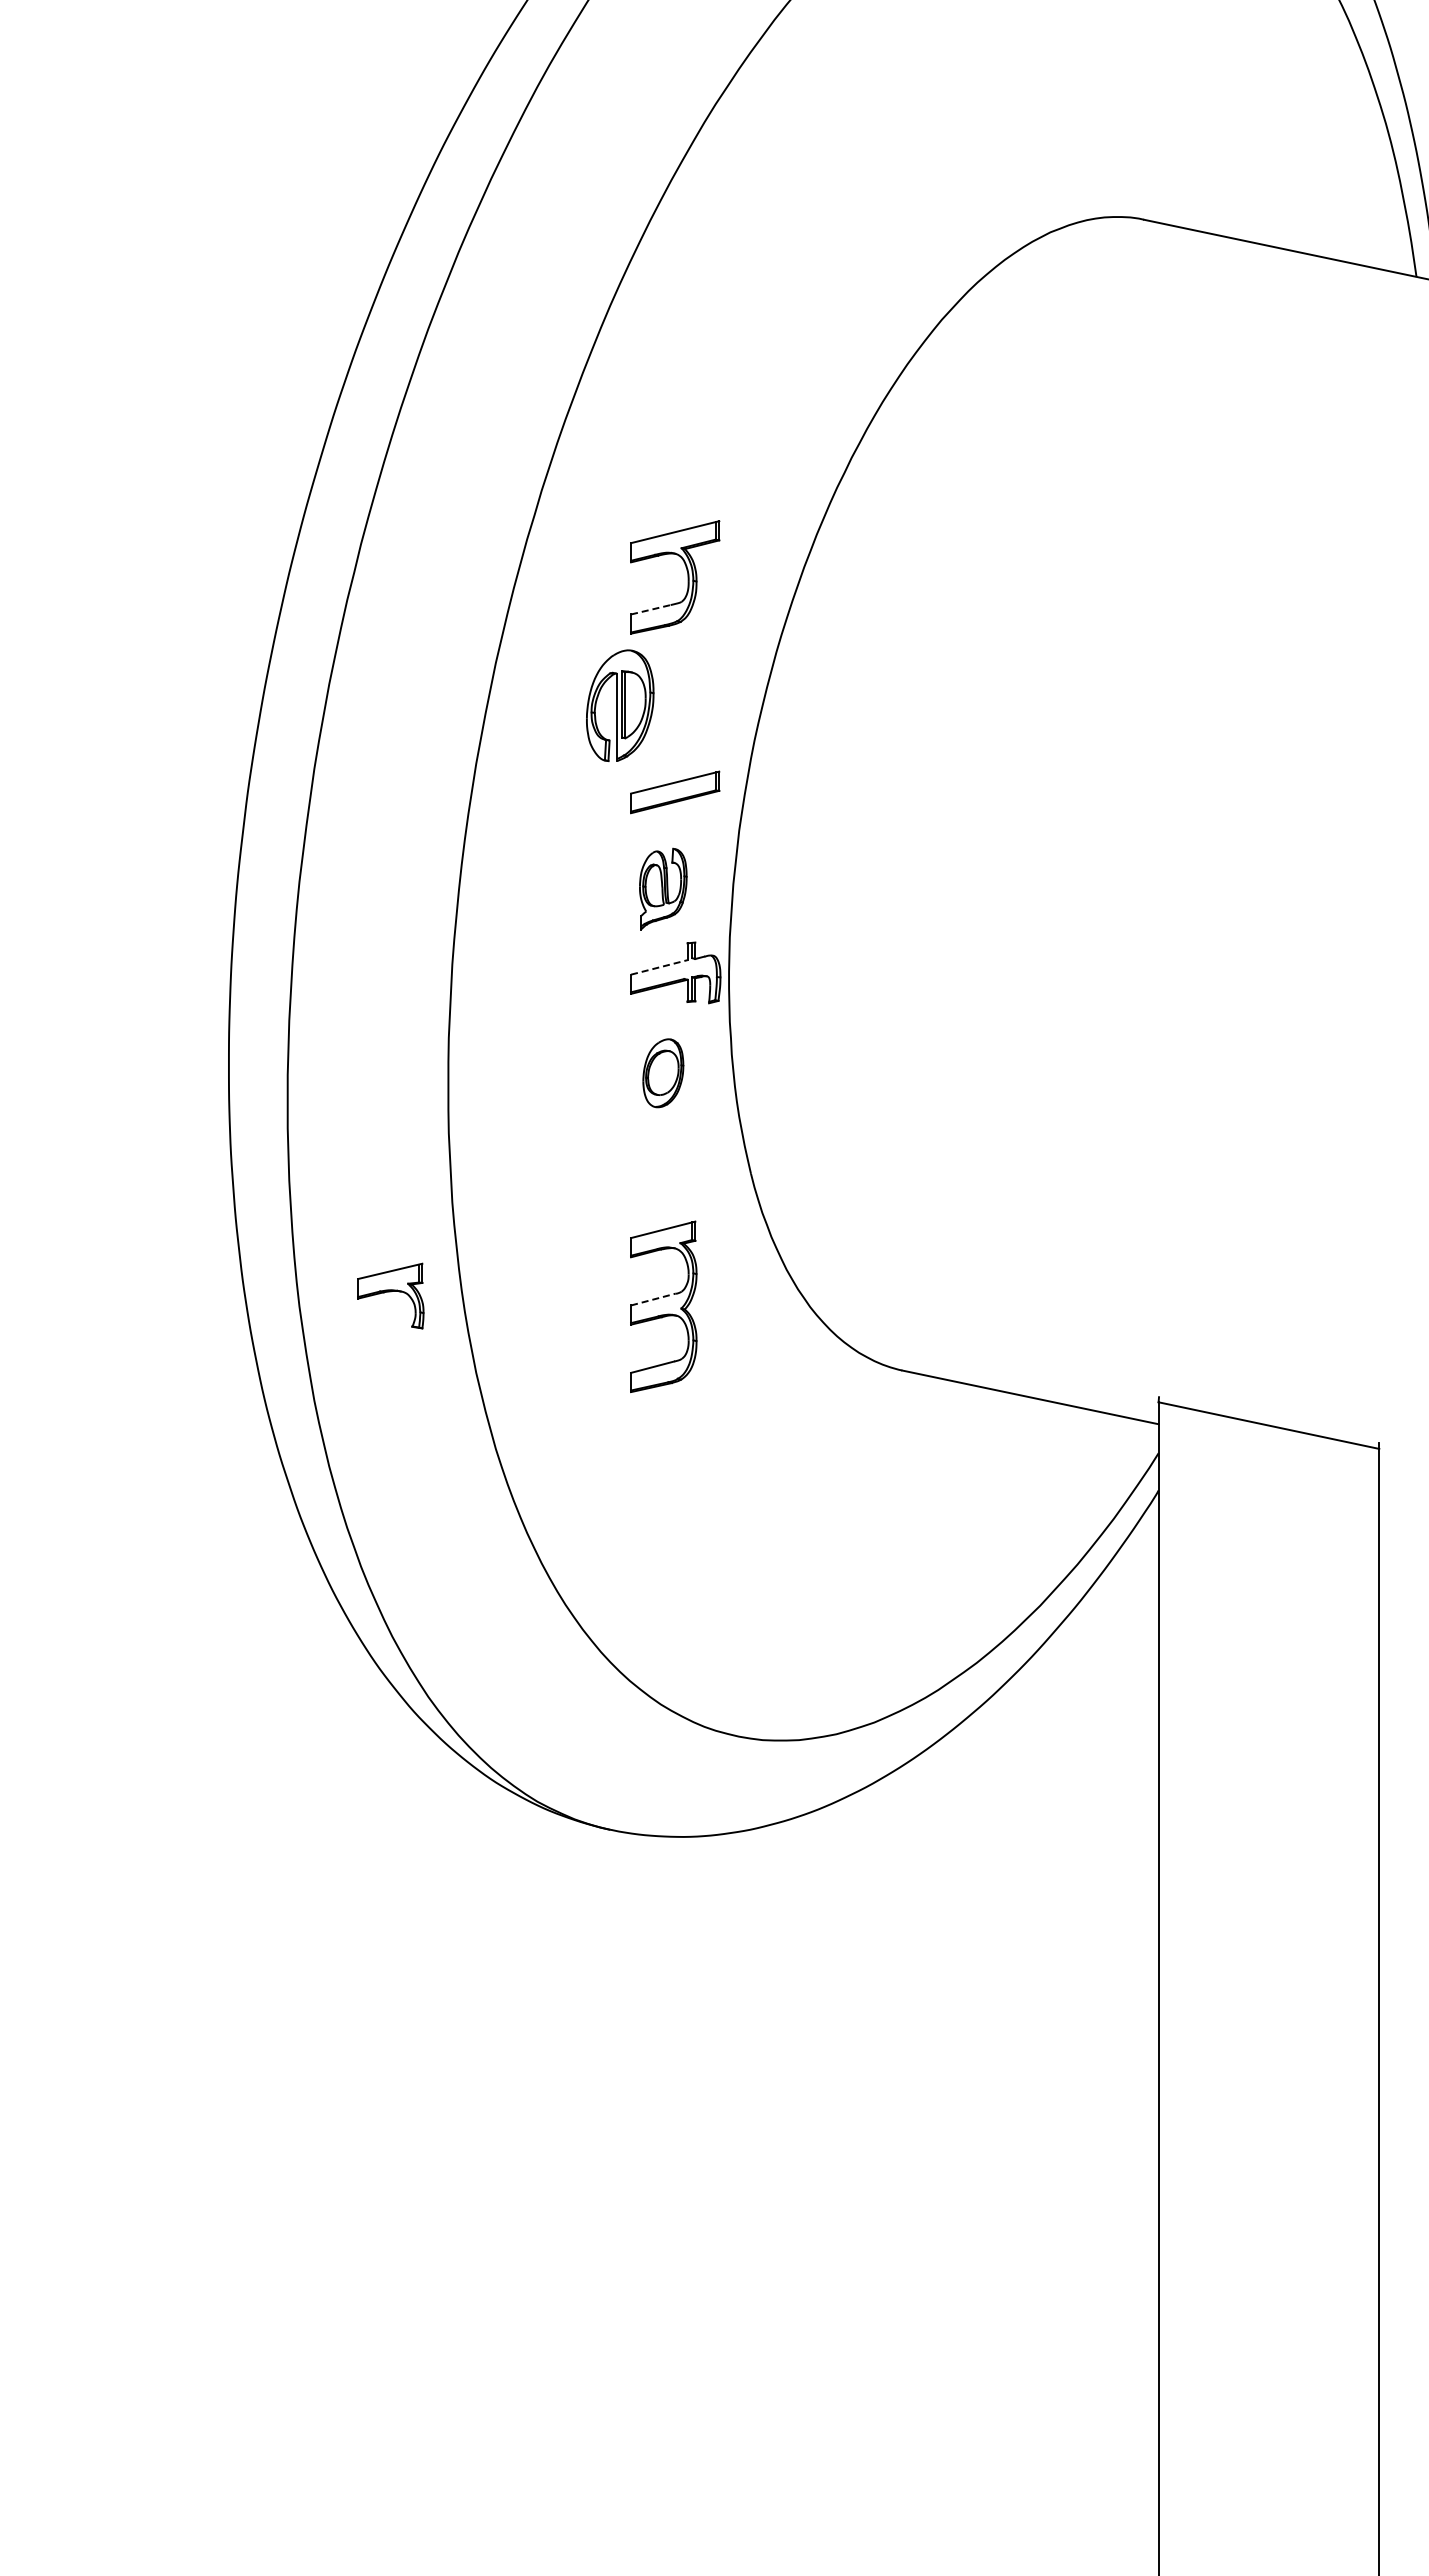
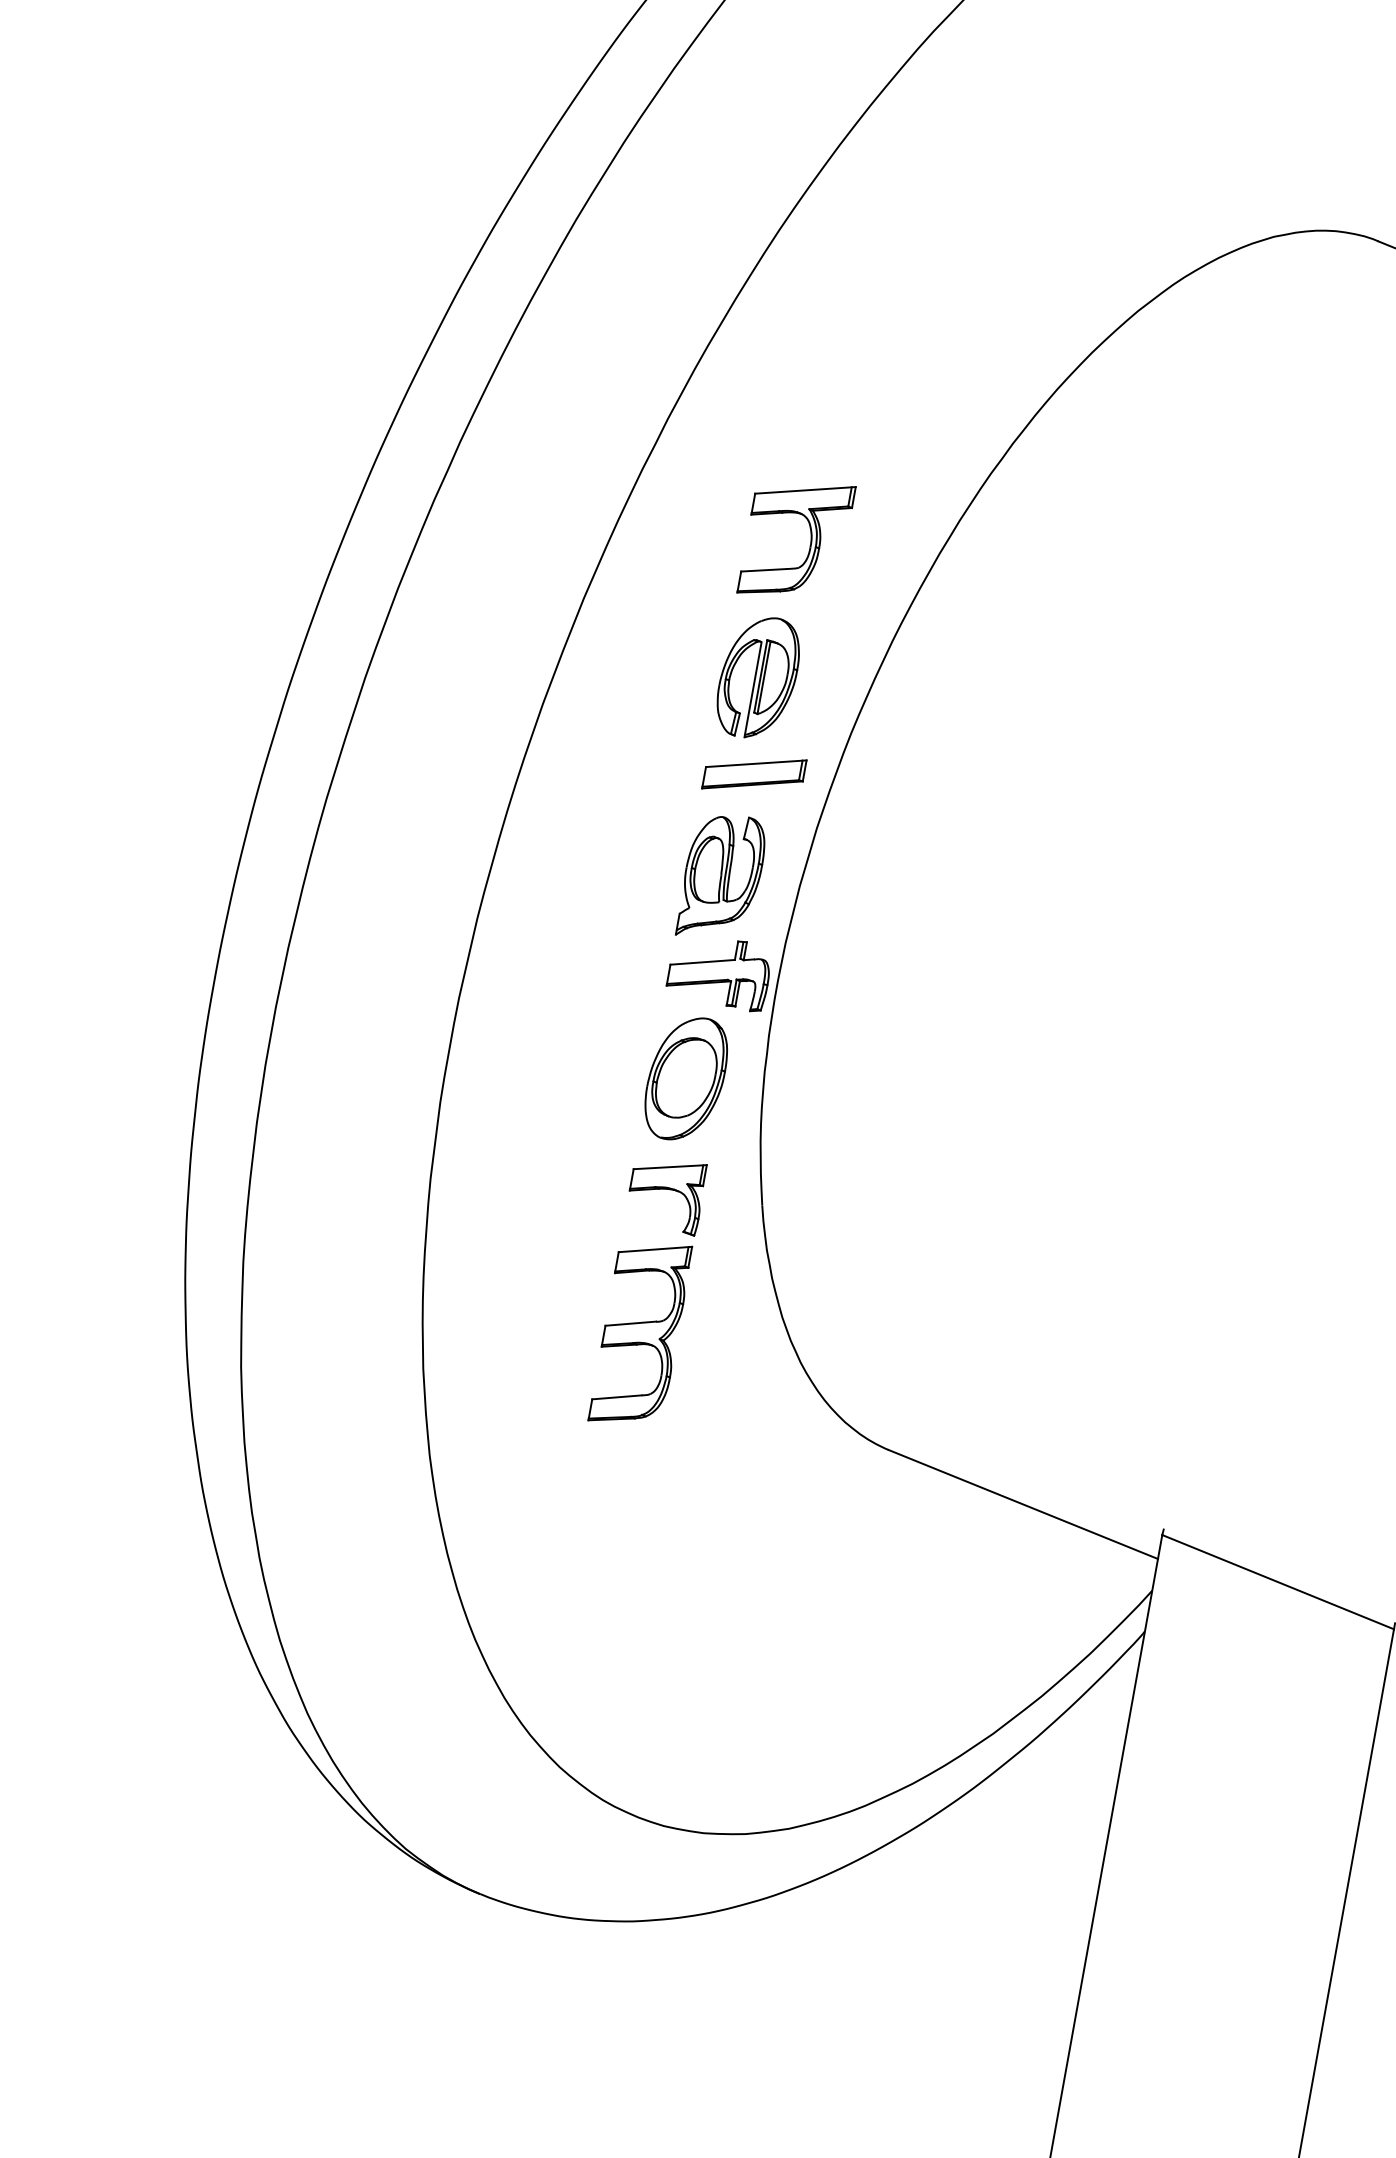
line: (651, 609) -> (764, 570), dashed -> solid
part: (620, 705) -> (758, 677), moved
part: (663, 888) -> (722, 877), size x1.43
line: (659, 967) -> (702, 962), dashed -> solid
part: (663, 1072) -> (686, 1077), size x1.67
part: (390, 1295) -> (665, 1193), moved
line: (653, 1299) -> (631, 1323), dashed -> solid

